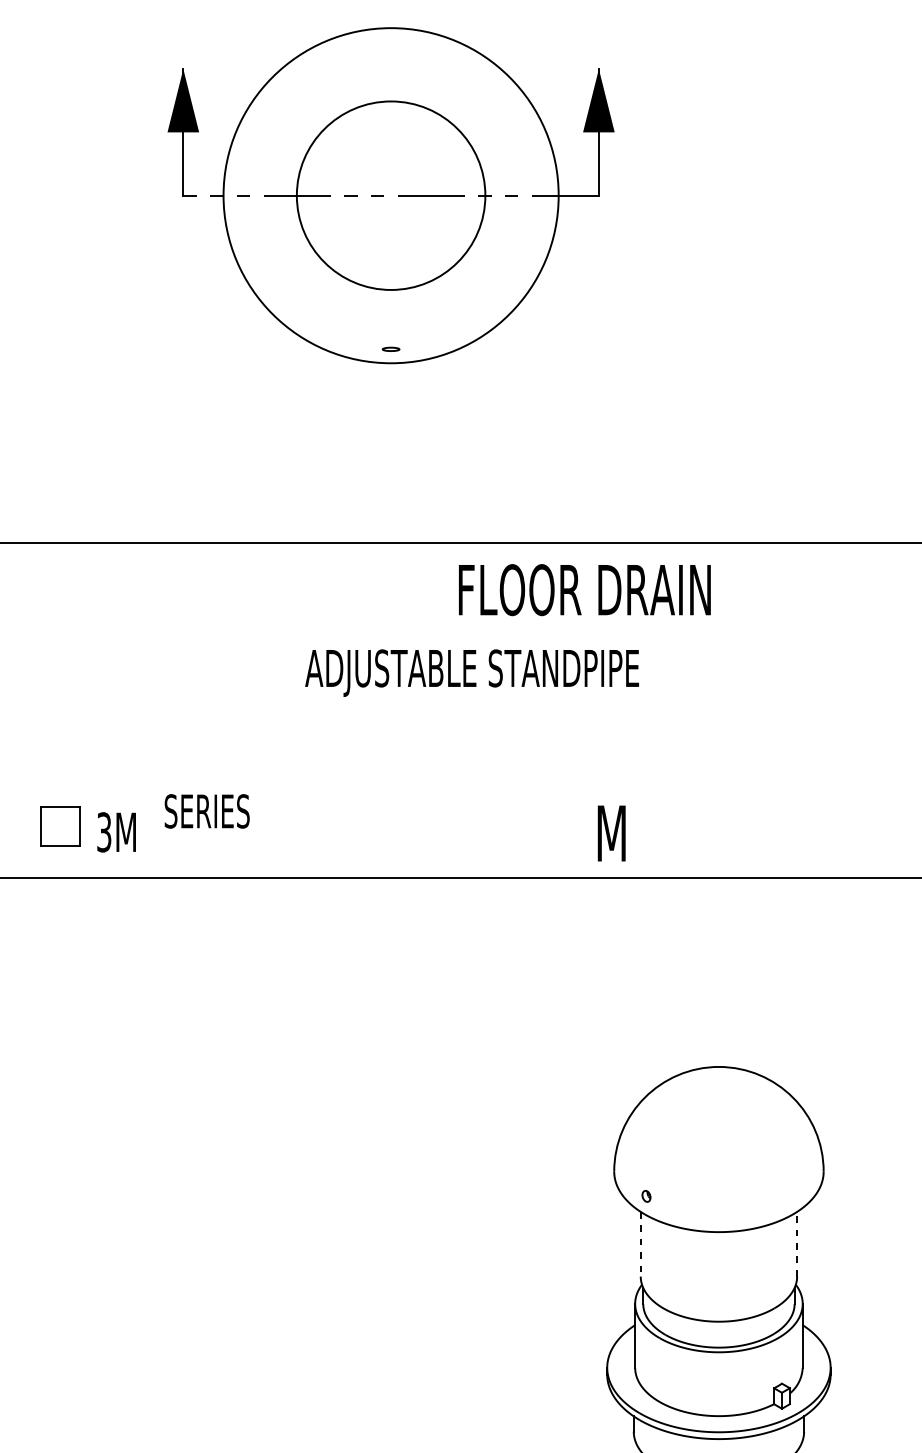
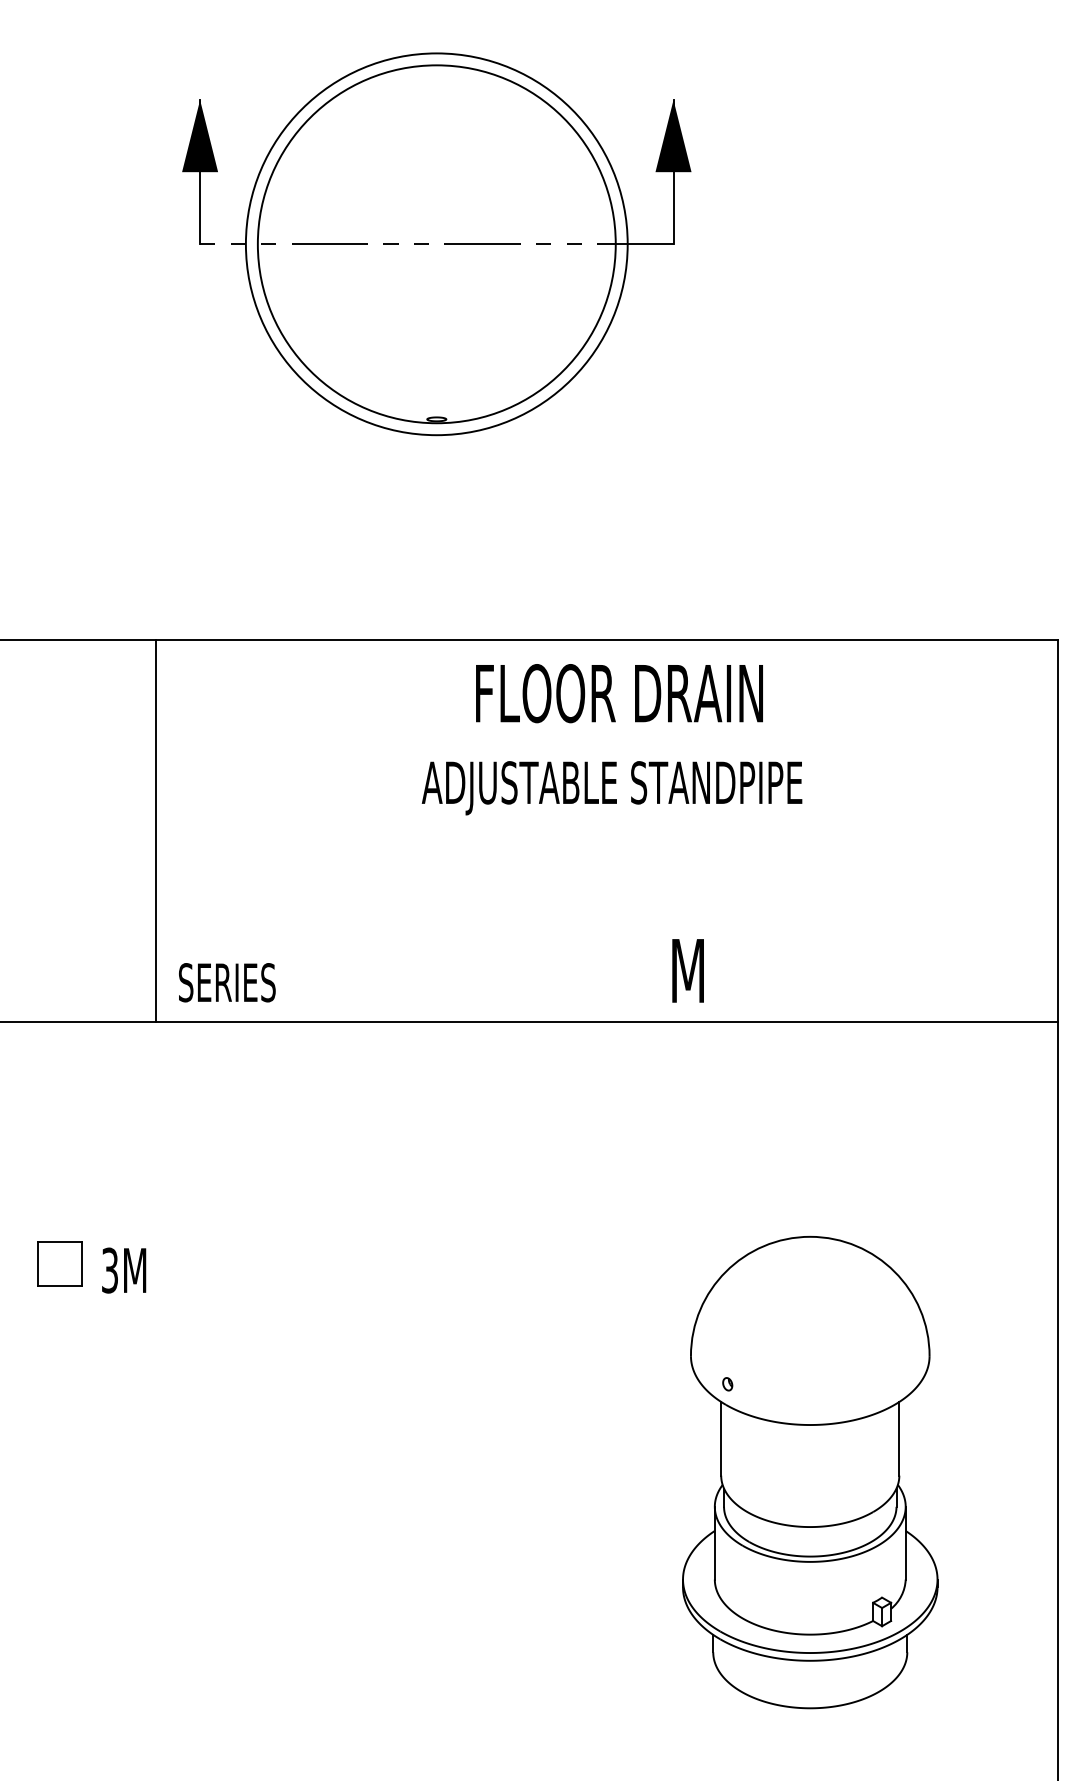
circle: (390, 195) -> (436, 244), size x1.67
text: (584, 590) -> (619, 693), moved
text: (471, 673) -> (611, 788), moved
line: (145, 710) -> (156, 830), added
text: (207, 811) -> (227, 982), moved
part: (80, 829) -> (82, 1267), moved
line: (641, 1243) -> (721, 1438), dashed -> solid
line: (797, 1243) -> (899, 1438), dashed -> solid

